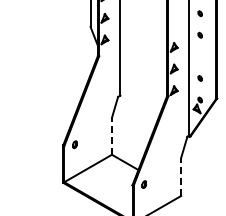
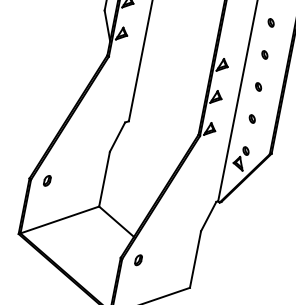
part: (199, 56) -> (257, 86), added
line: (111, 135) -> (104, 177), dashed -> solid
line: (181, 176) -> (196, 259), dashed -> solid

